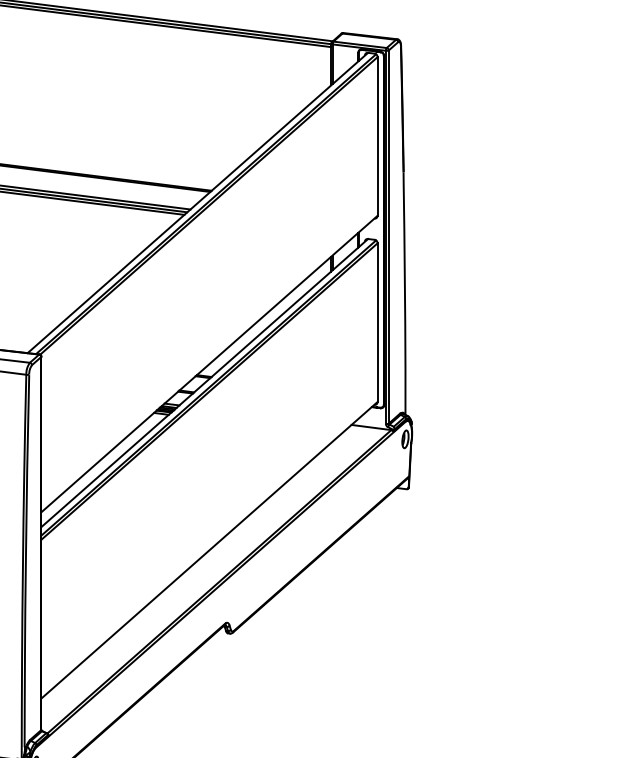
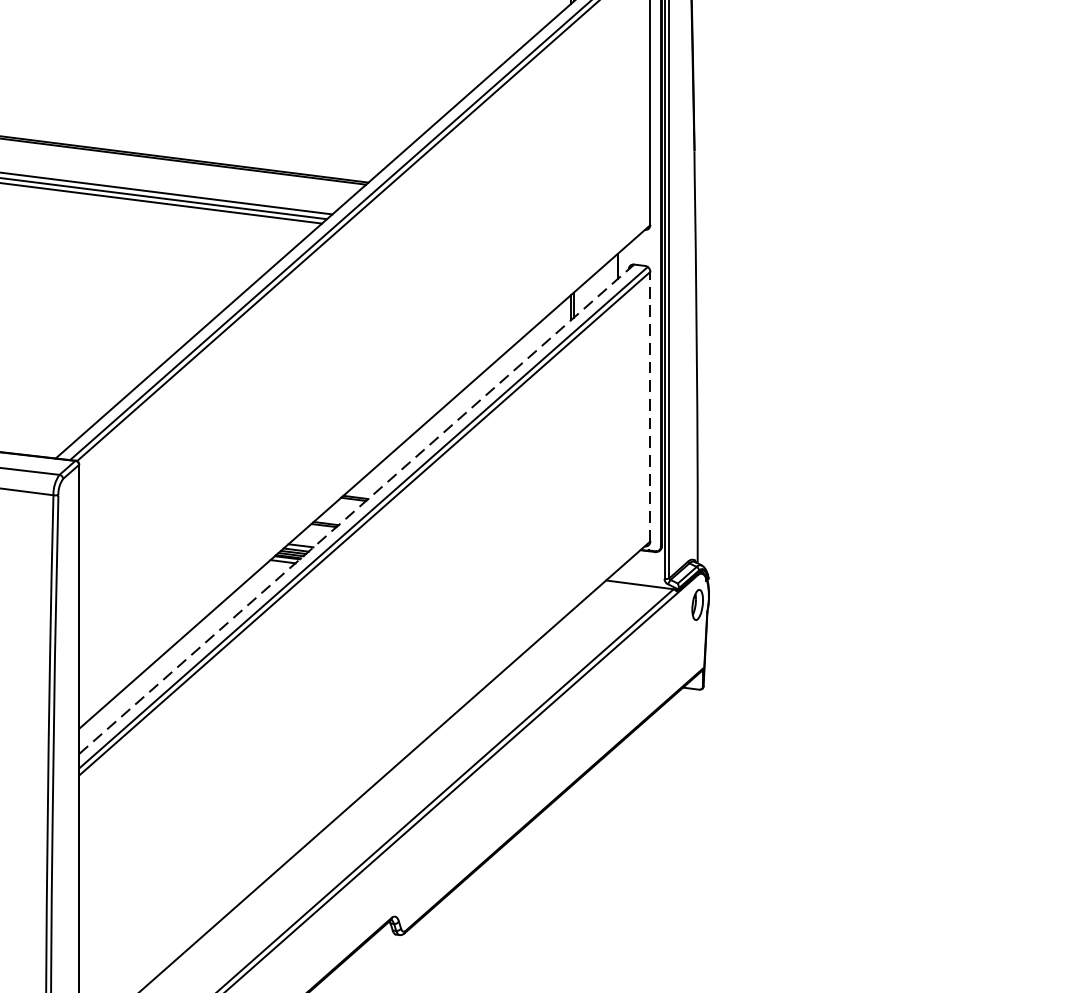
line: (377, 322) -> (650, 406), solid -> dashed
line: (204, 383) -> (356, 510), solid -> dashed

